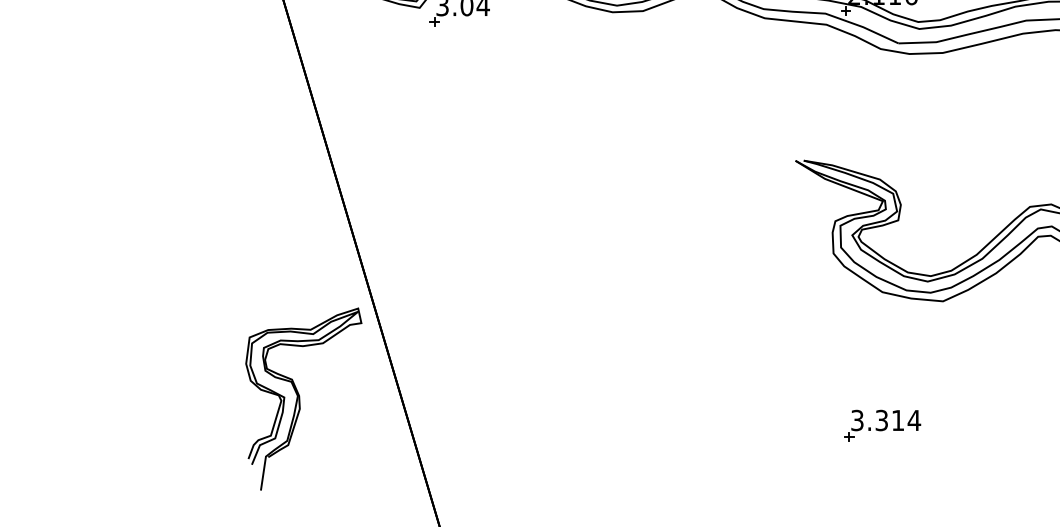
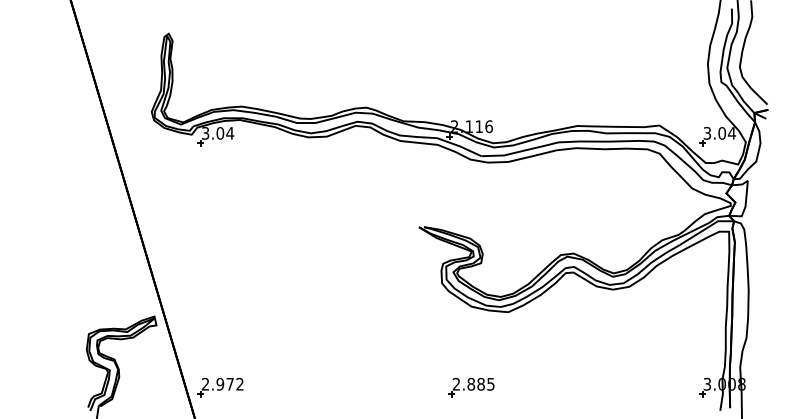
text: (885, 419) -> (473, 383), 3.314 -> 2.885
part: (467, 425) -> (220, 387), added

